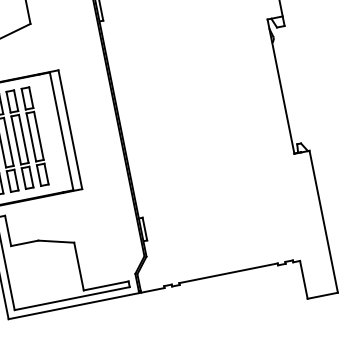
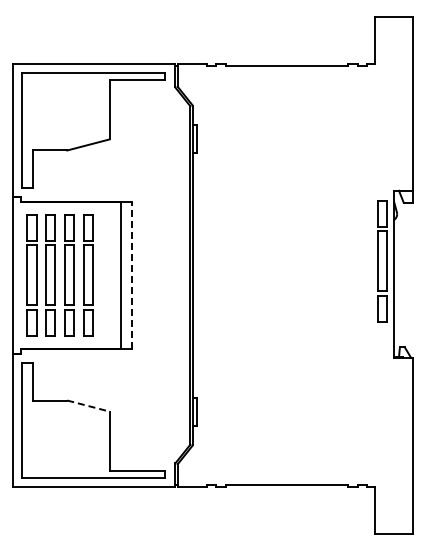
part: (269, 78) -> (382, 261), added
line: (70, 129) -> (132, 275), solid -> dashed
line: (56, 242) -> (88, 406), solid -> dashed

